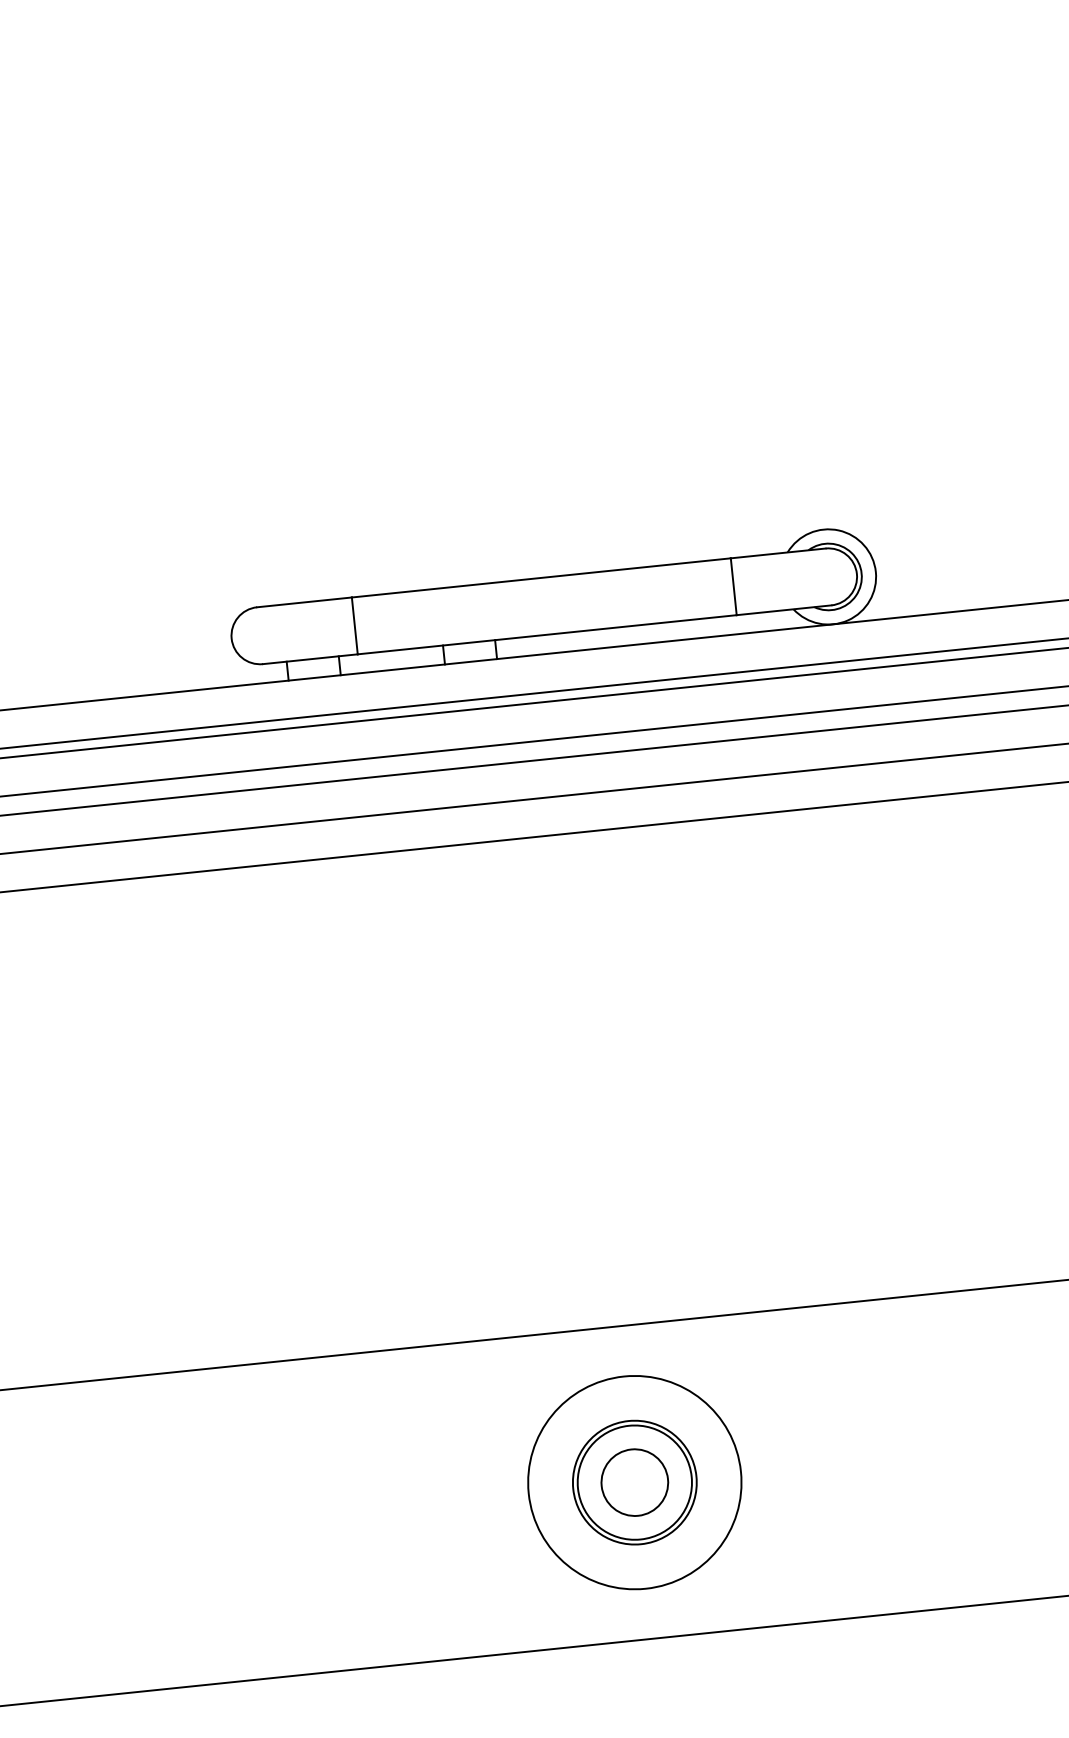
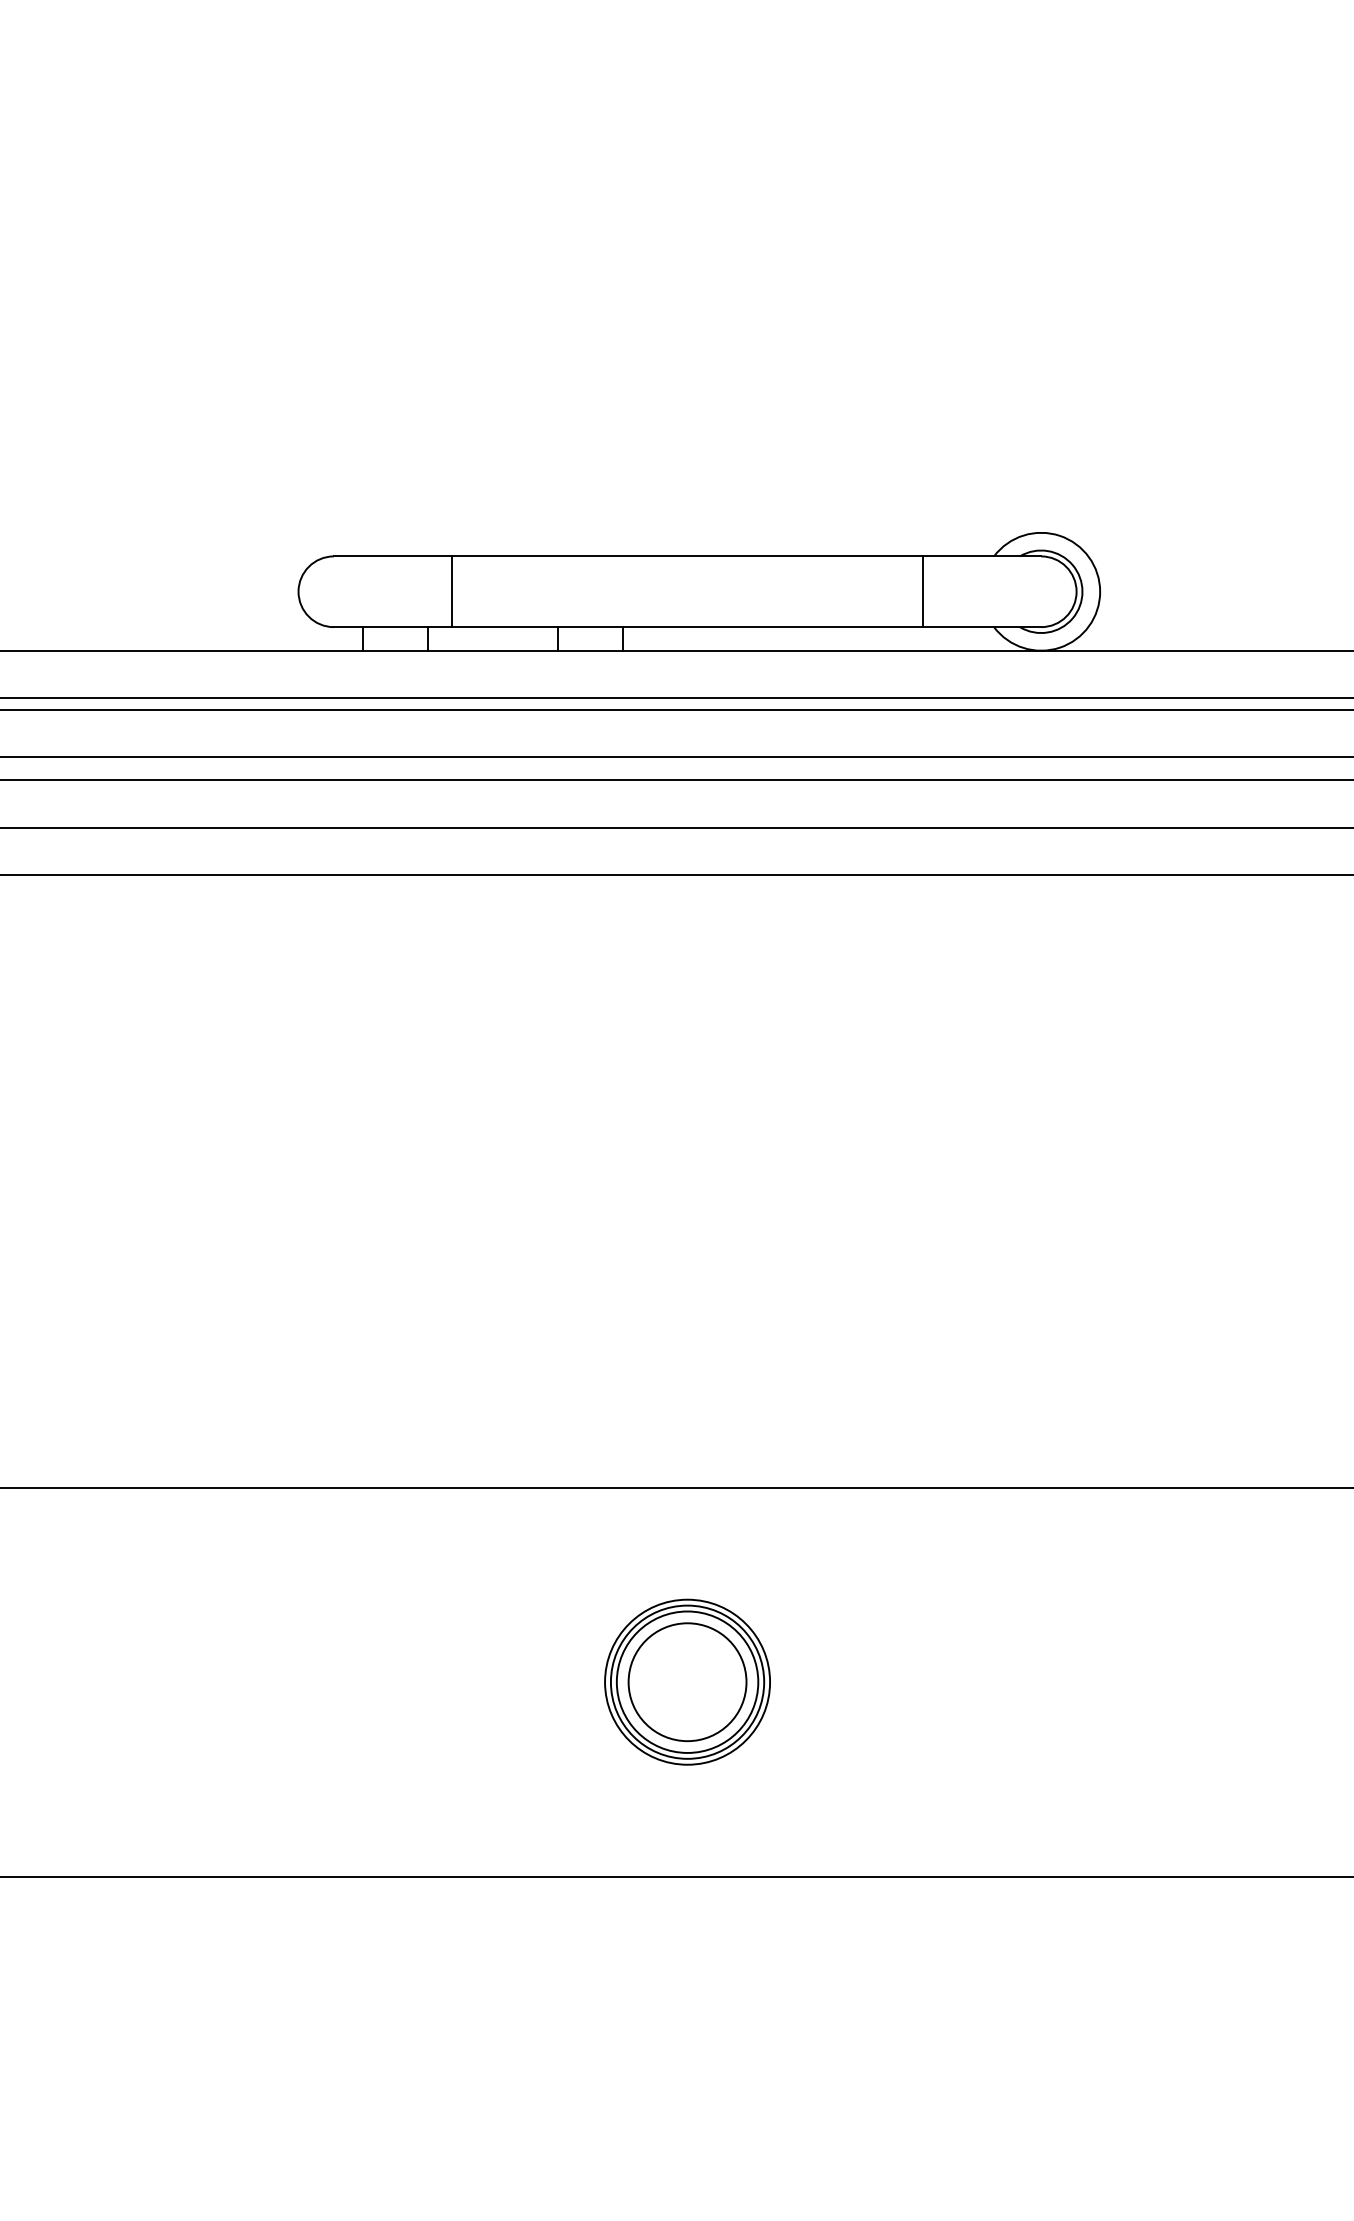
circle: (634, 1482) -> (687, 1681), size x0.62
circle: (634, 1482) -> (687, 1682), size x1.43

